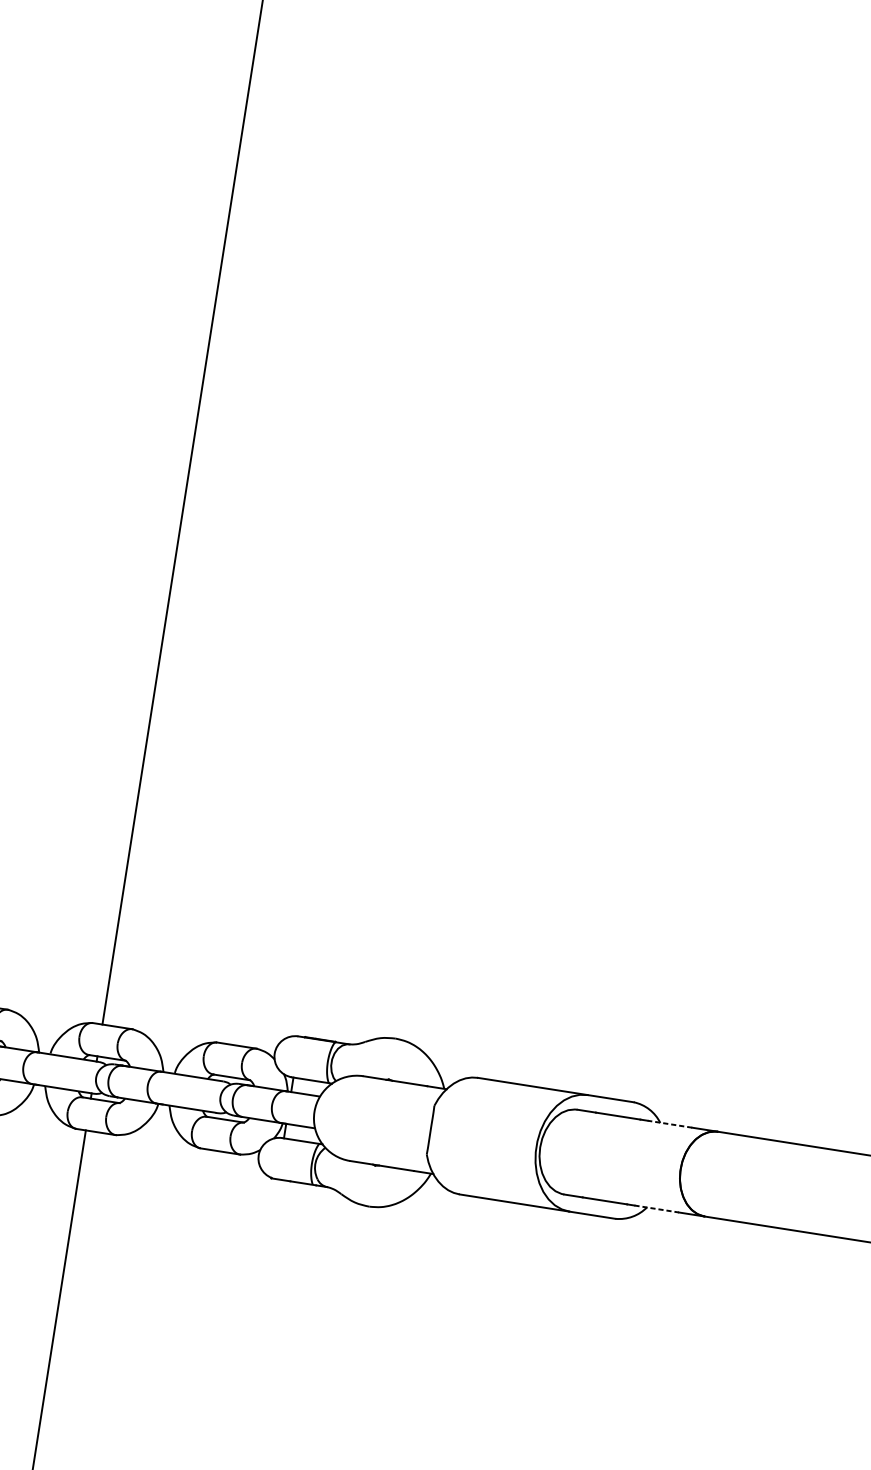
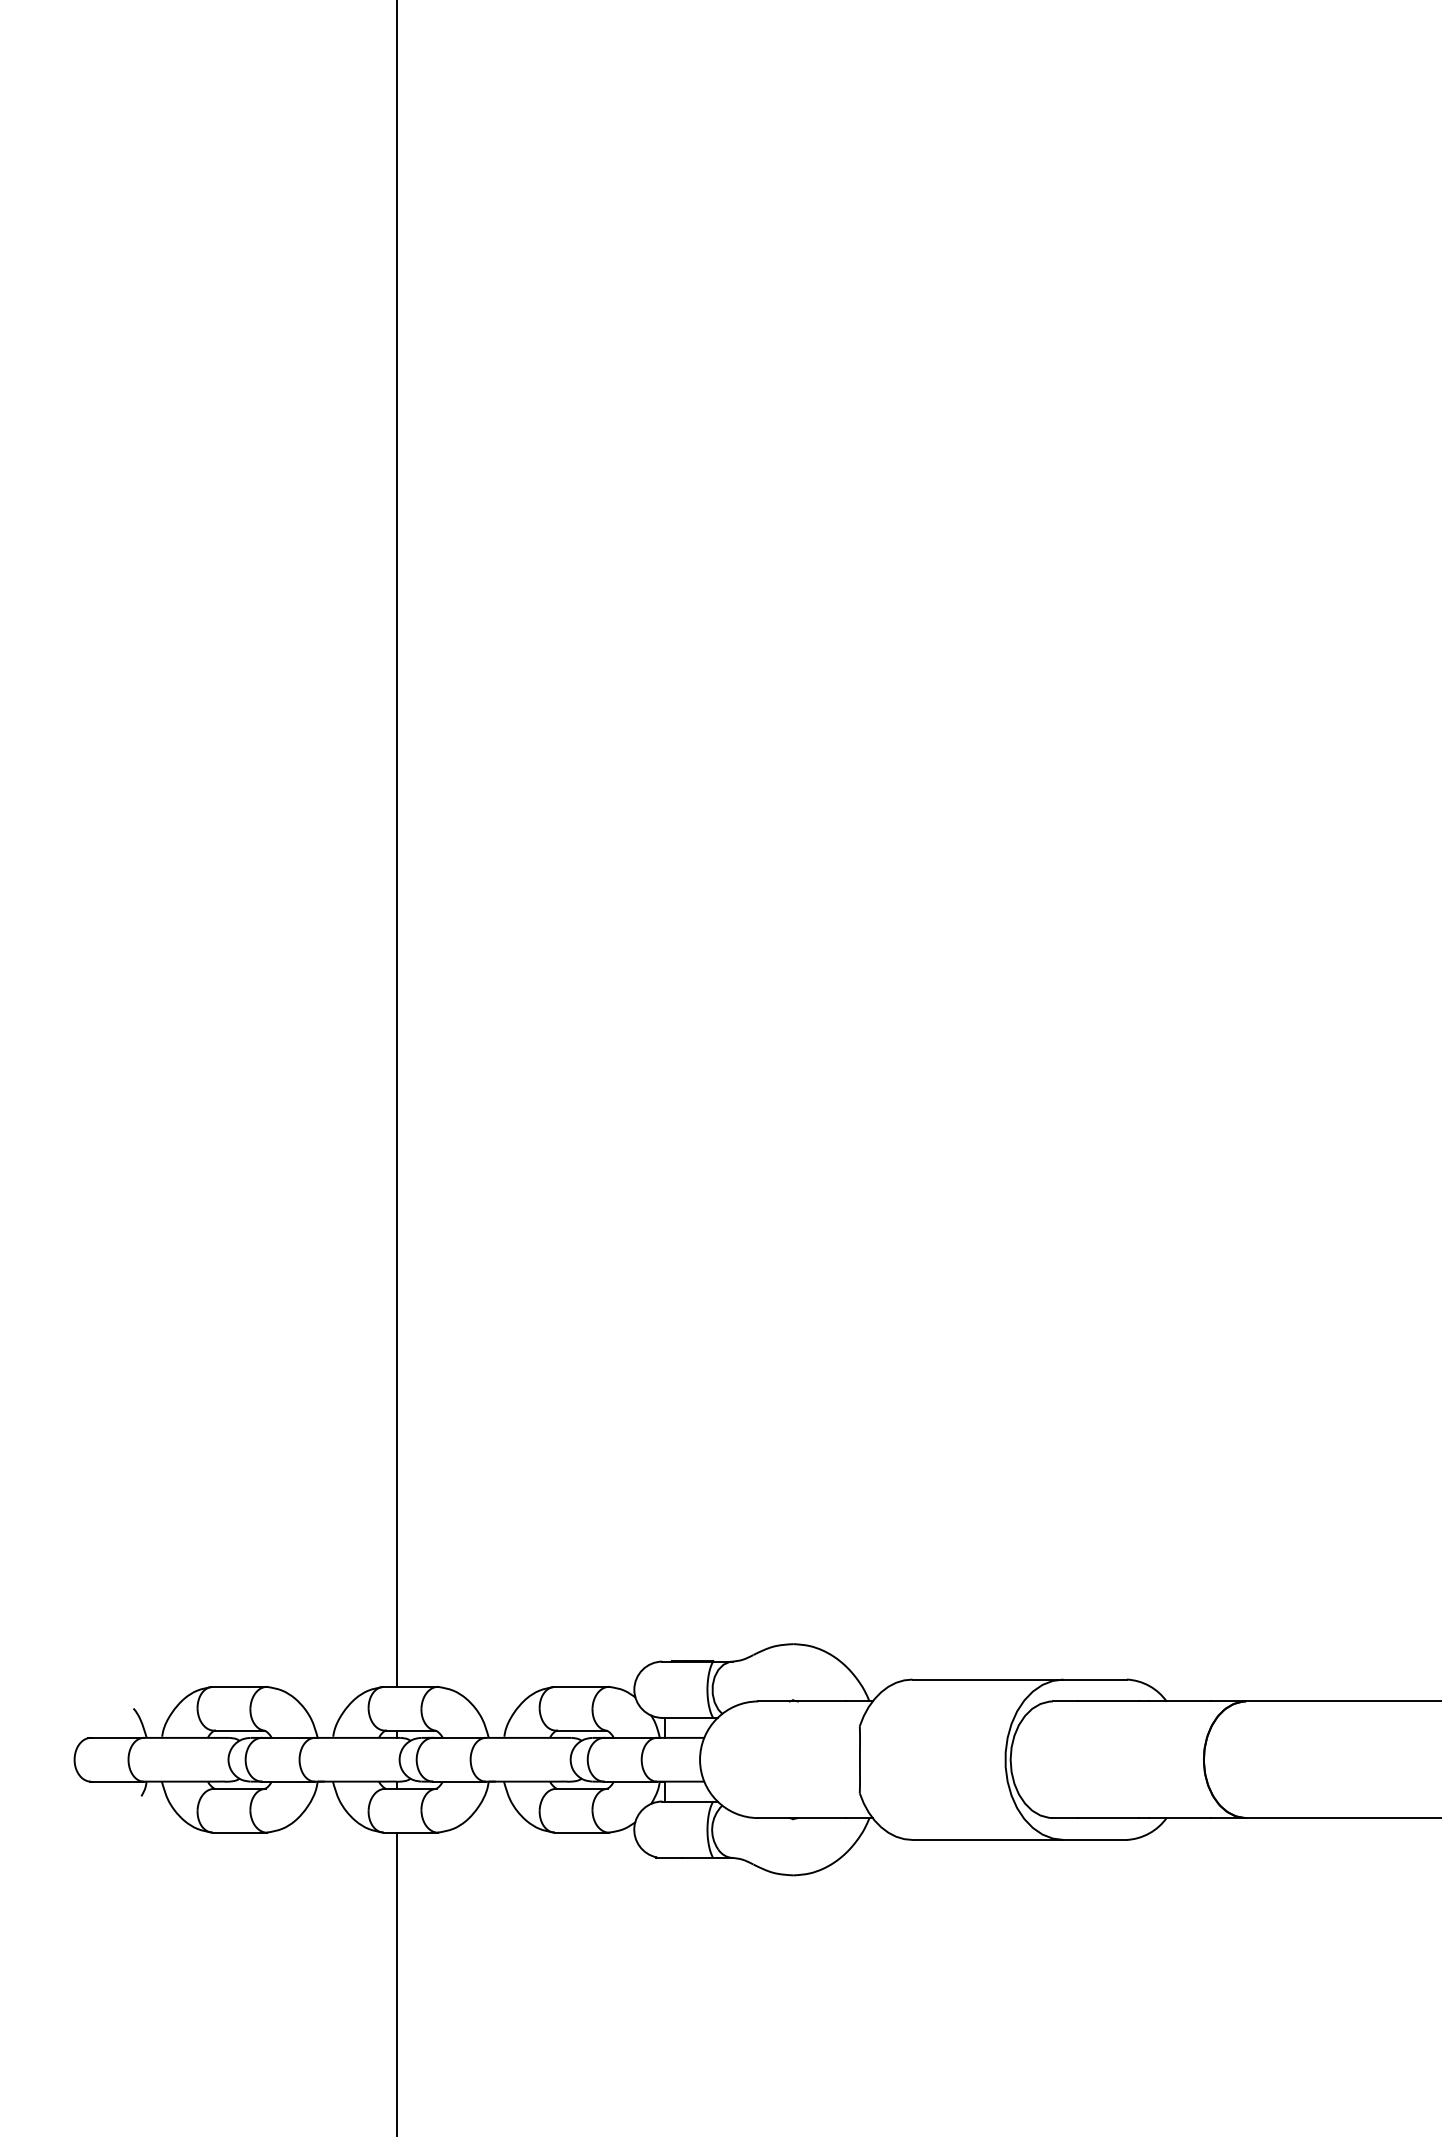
line: (670, 1124) -> (1180, 1701), dashed -> solid
line: (656, 1209) -> (1180, 1818), dashed -> solid

